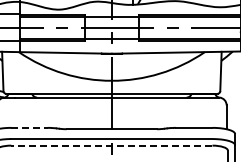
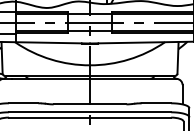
line: (30, 127) -> (24, 103), dashed -> solid
line: (111, 145) -> (89, 117), dashed -> solid

